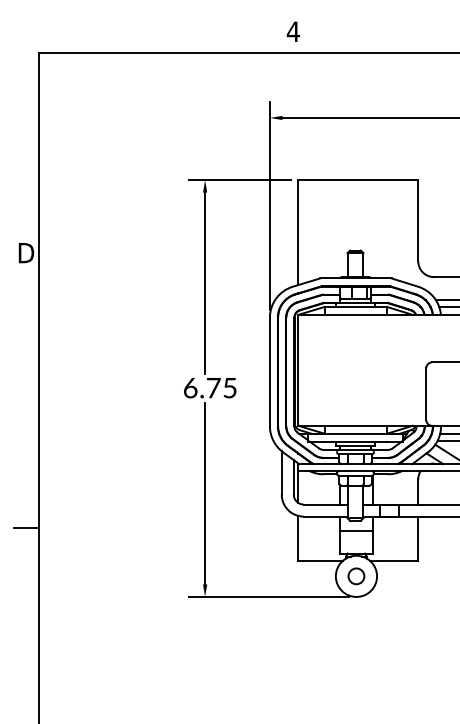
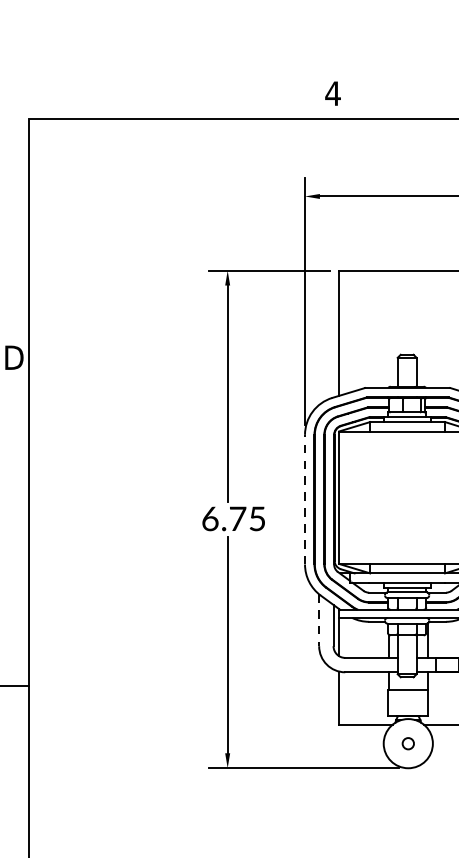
line: (269, 371) -> (304, 499), solid -> dashed
line: (281, 472) -> (318, 619), solid -> dashed
circle: (356, 576) -> (408, 743), size x0.6

